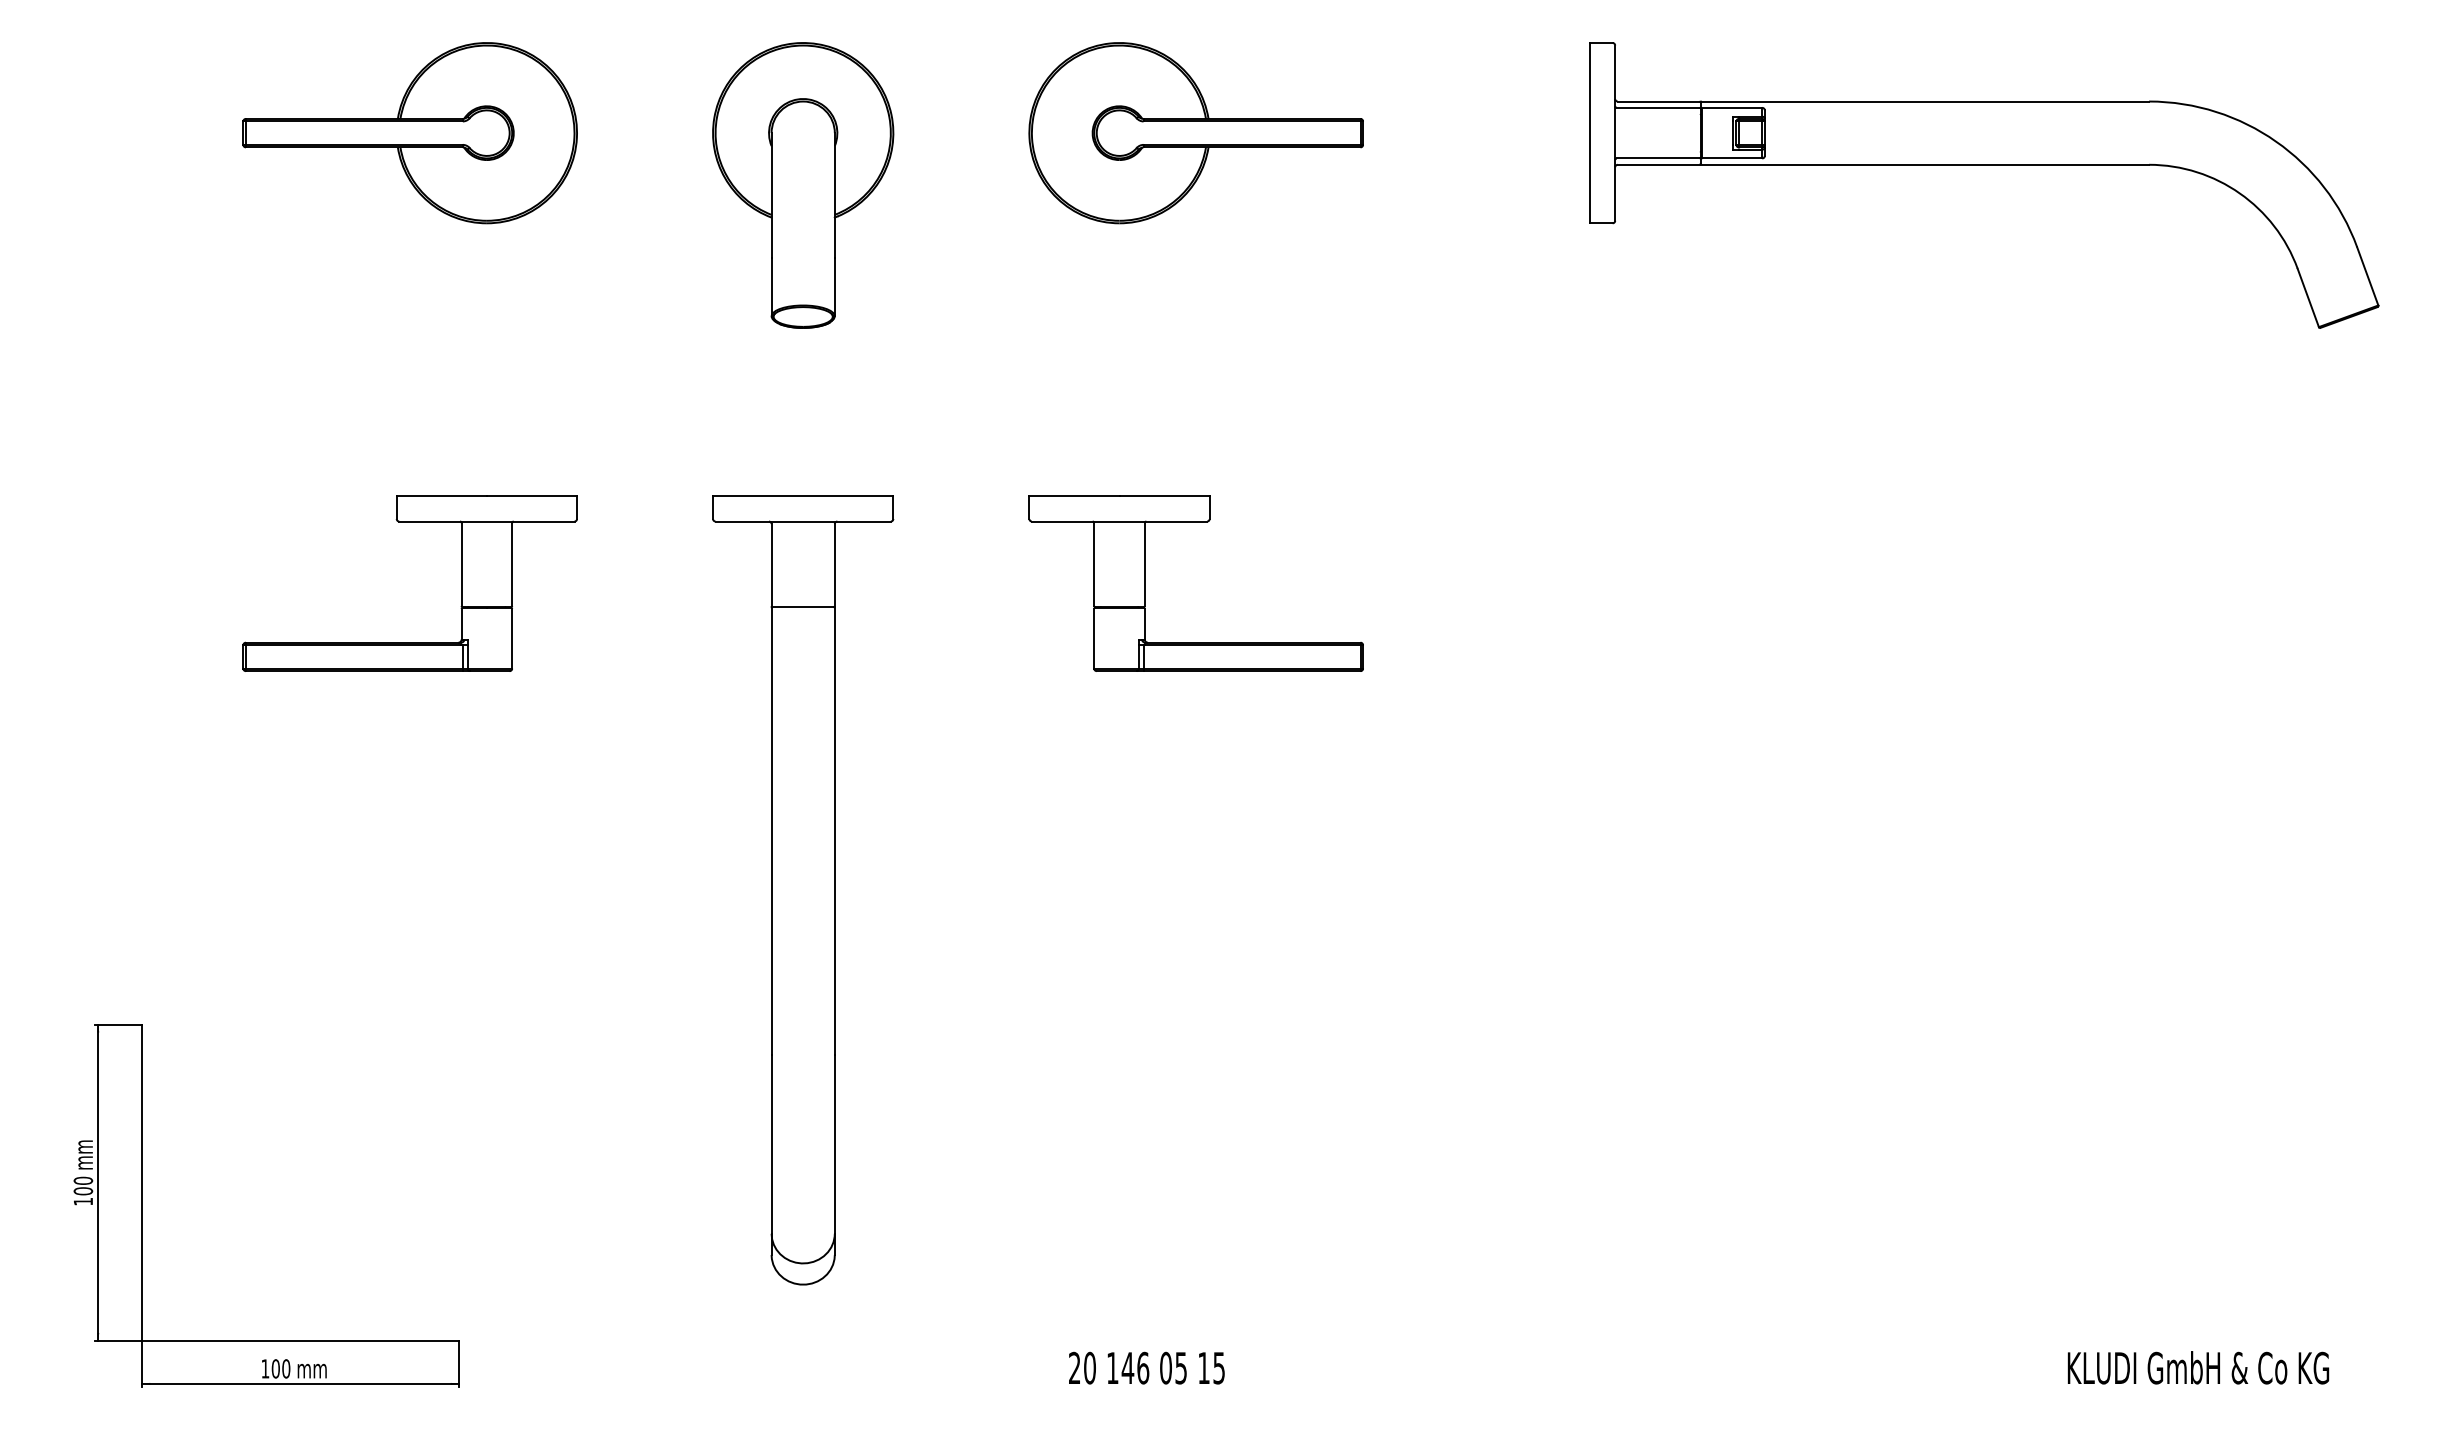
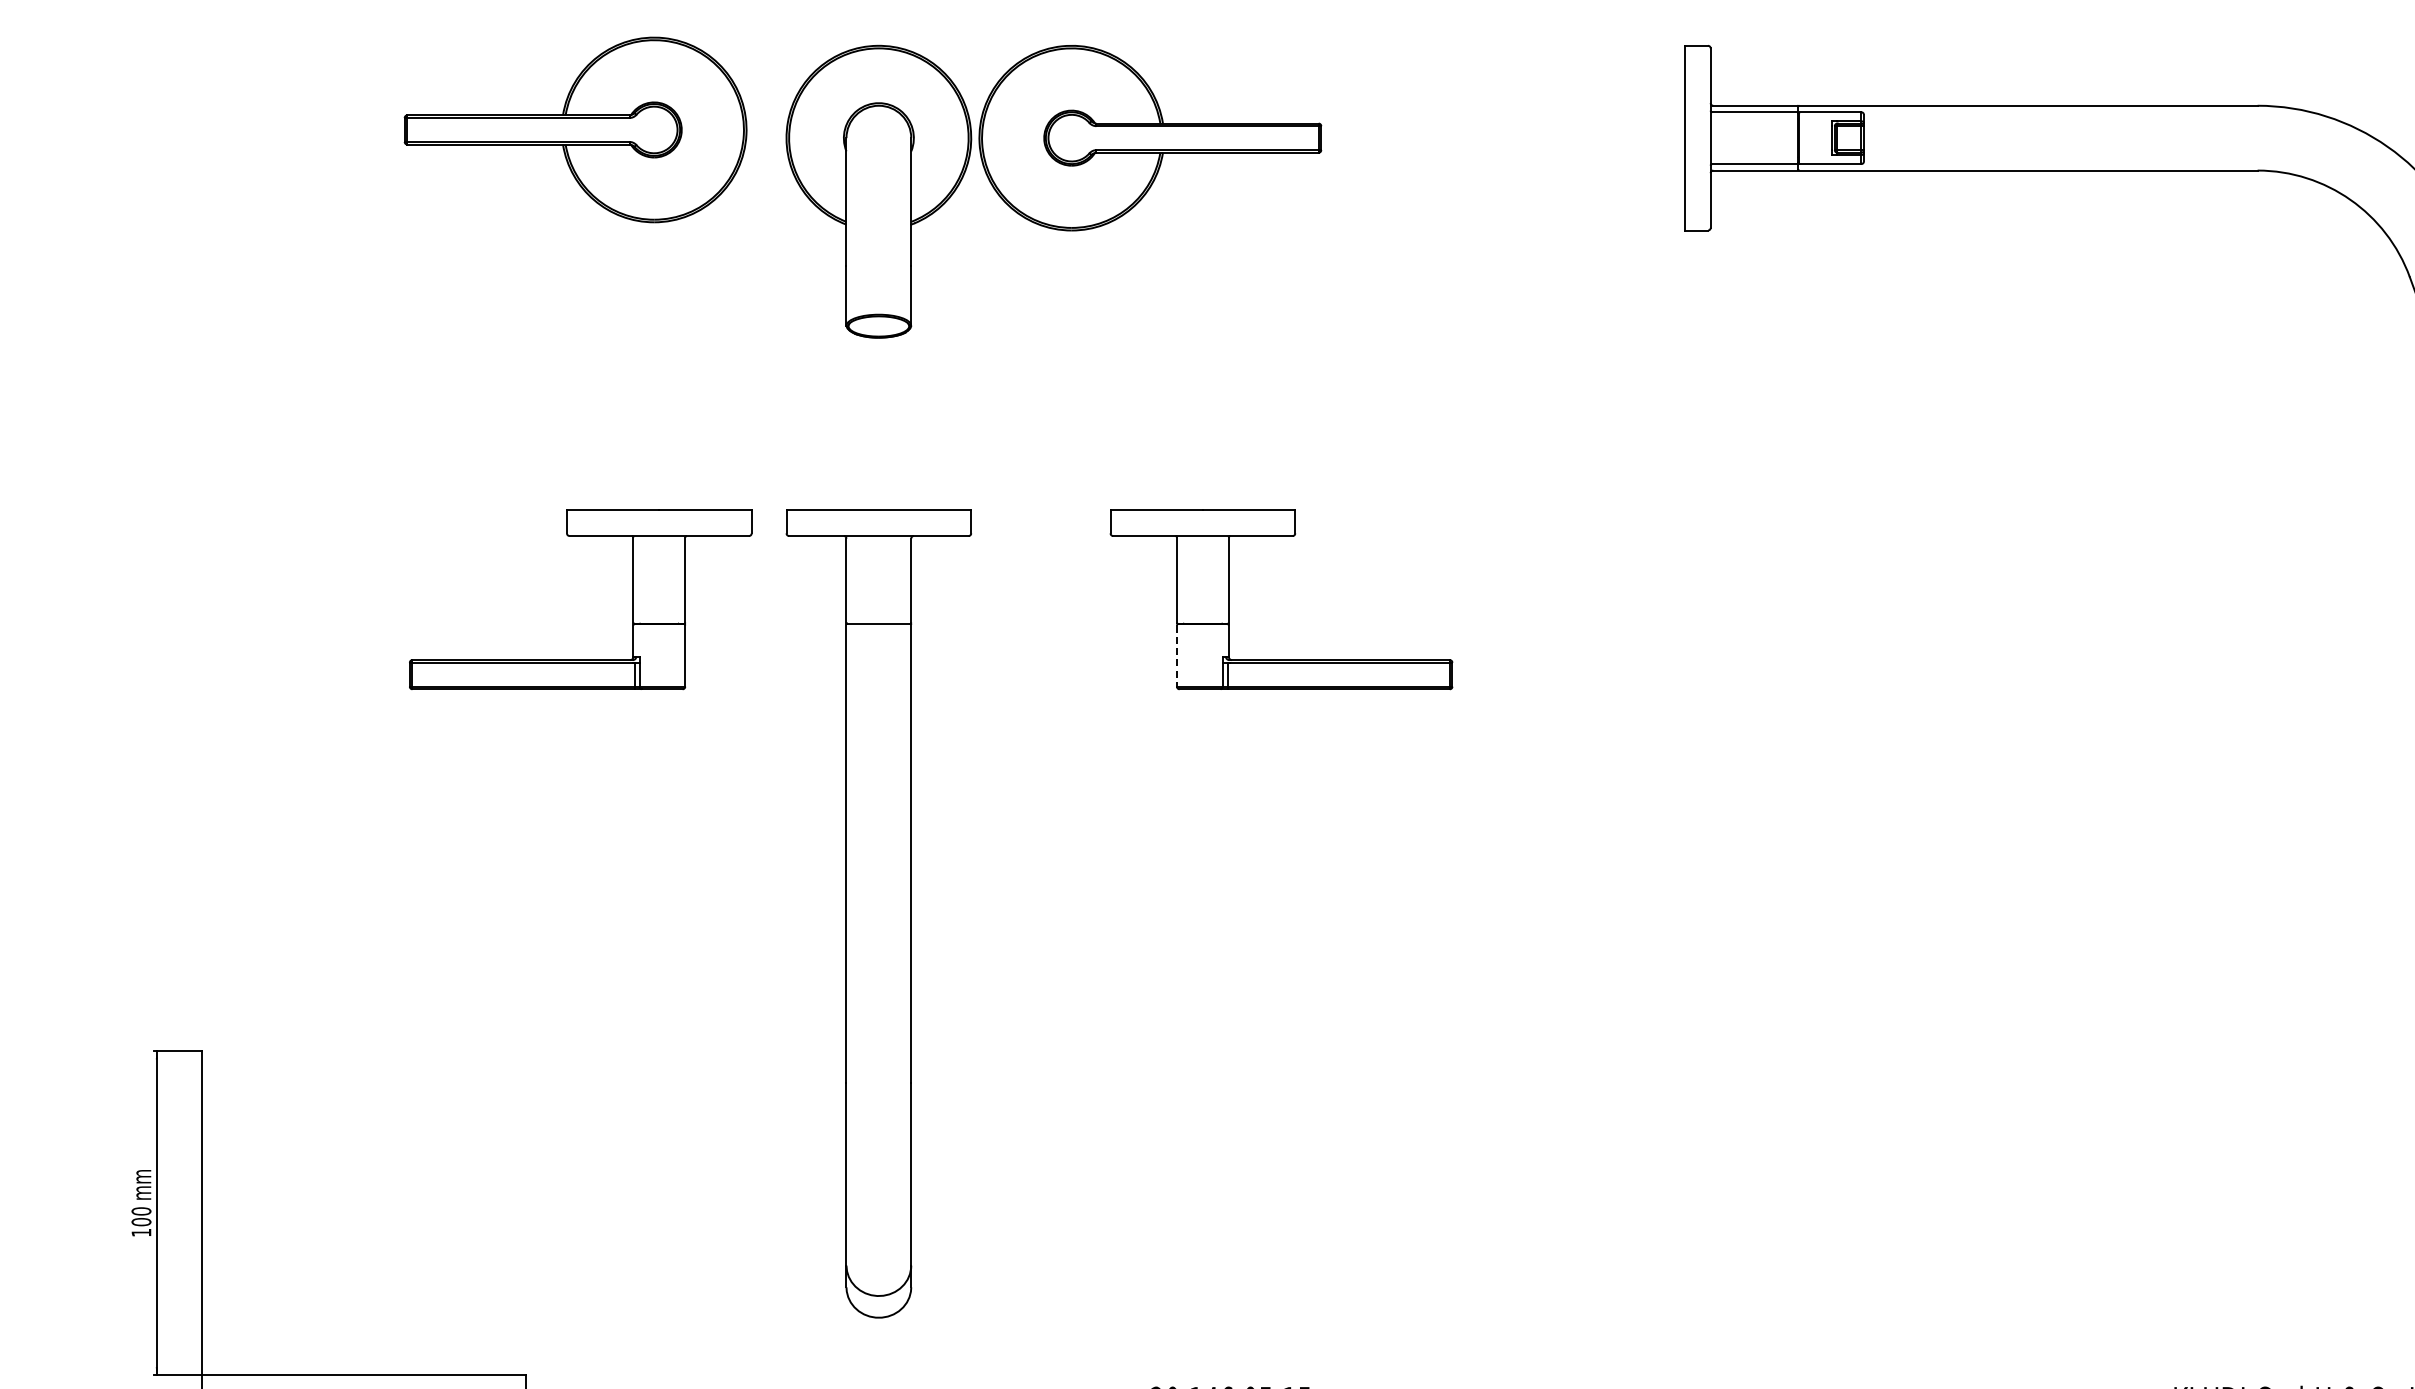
part: (409, 133) -> (574, 130), moved
part: (1195, 133) -> (1149, 138), moved
part: (461, 583) -> (633, 599), moved
line: (1094, 638) -> (1177, 655), solid -> dashed

